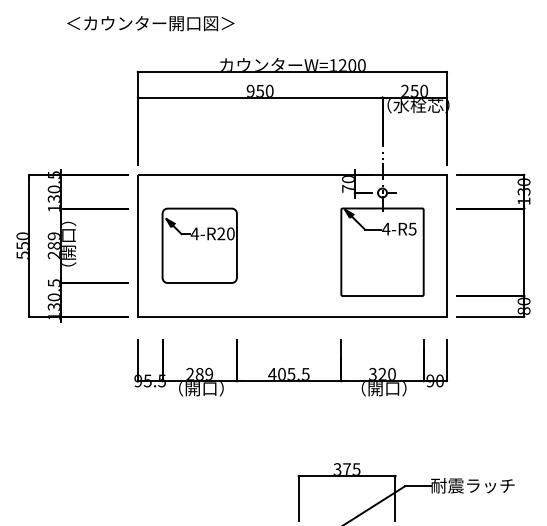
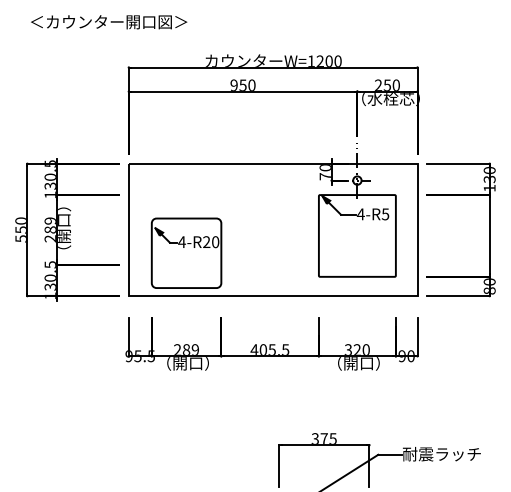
text: (150, 23) -> (108, 22), moved
part: (199, 245) -> (186, 253), moved

